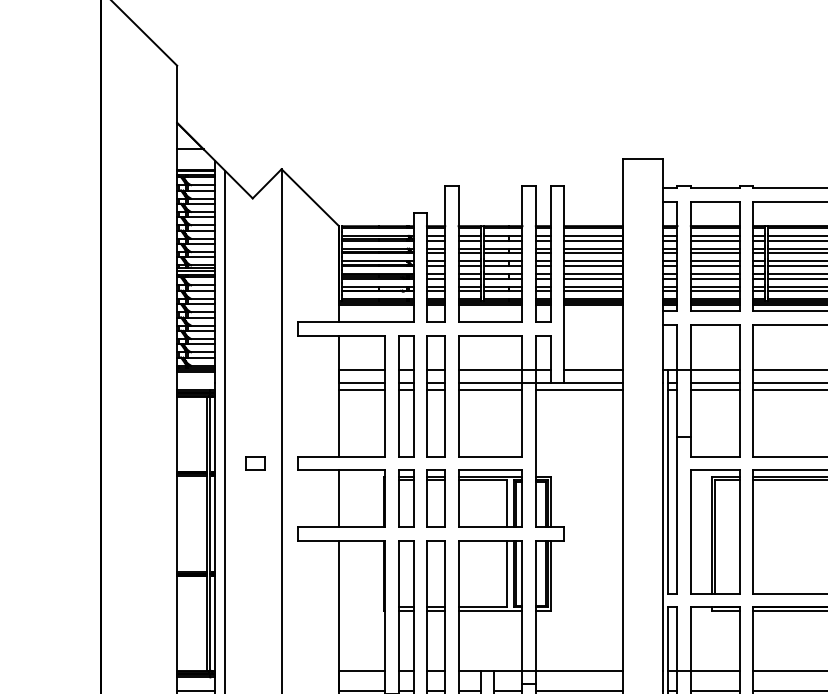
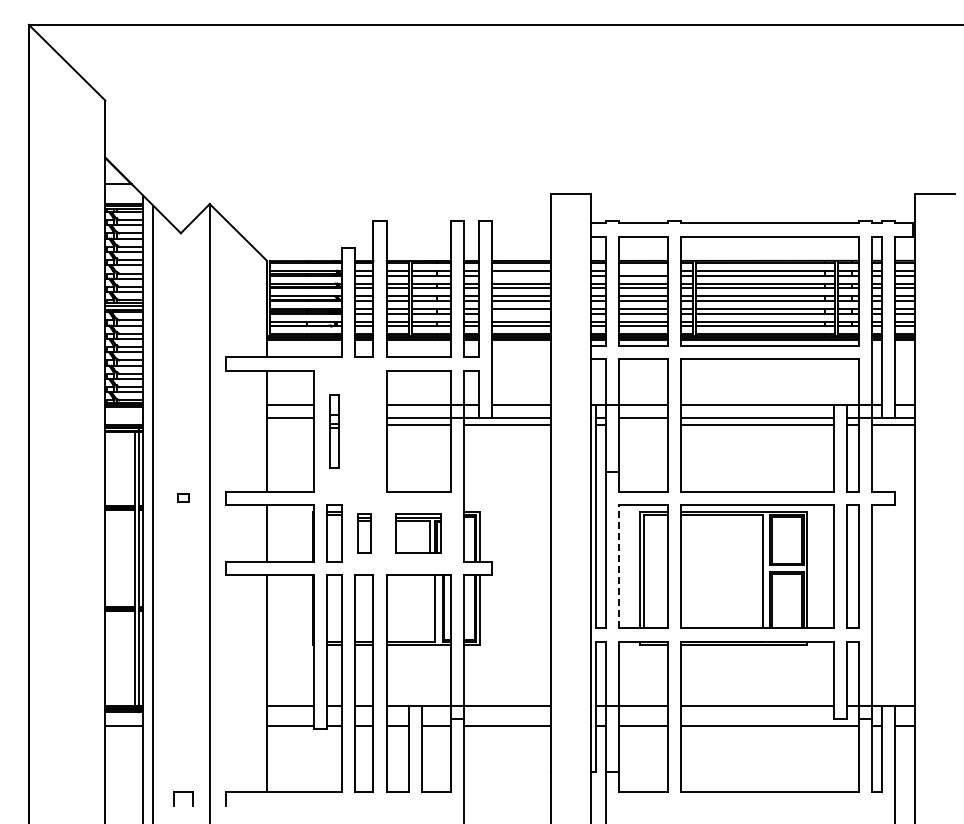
line: (715, 235) -> (643, 270), removed
line: (593, 240) -> (521, 275), removed
line: (593, 278) -> (521, 313), removed
line: (361, 389) -> (289, 424), removed
line: (715, 389) -> (643, 424), removed
part: (406, 396) -> (334, 431), size x0.6
part: (435, 396) -> (363, 431), removed
part: (255, 463) -> (183, 498), size x0.6
part: (435, 498) -> (363, 533), size x0.7
part: (490, 498) -> (418, 533), size x0.7
line: (690, 531) -> (618, 566), solid -> dashed

